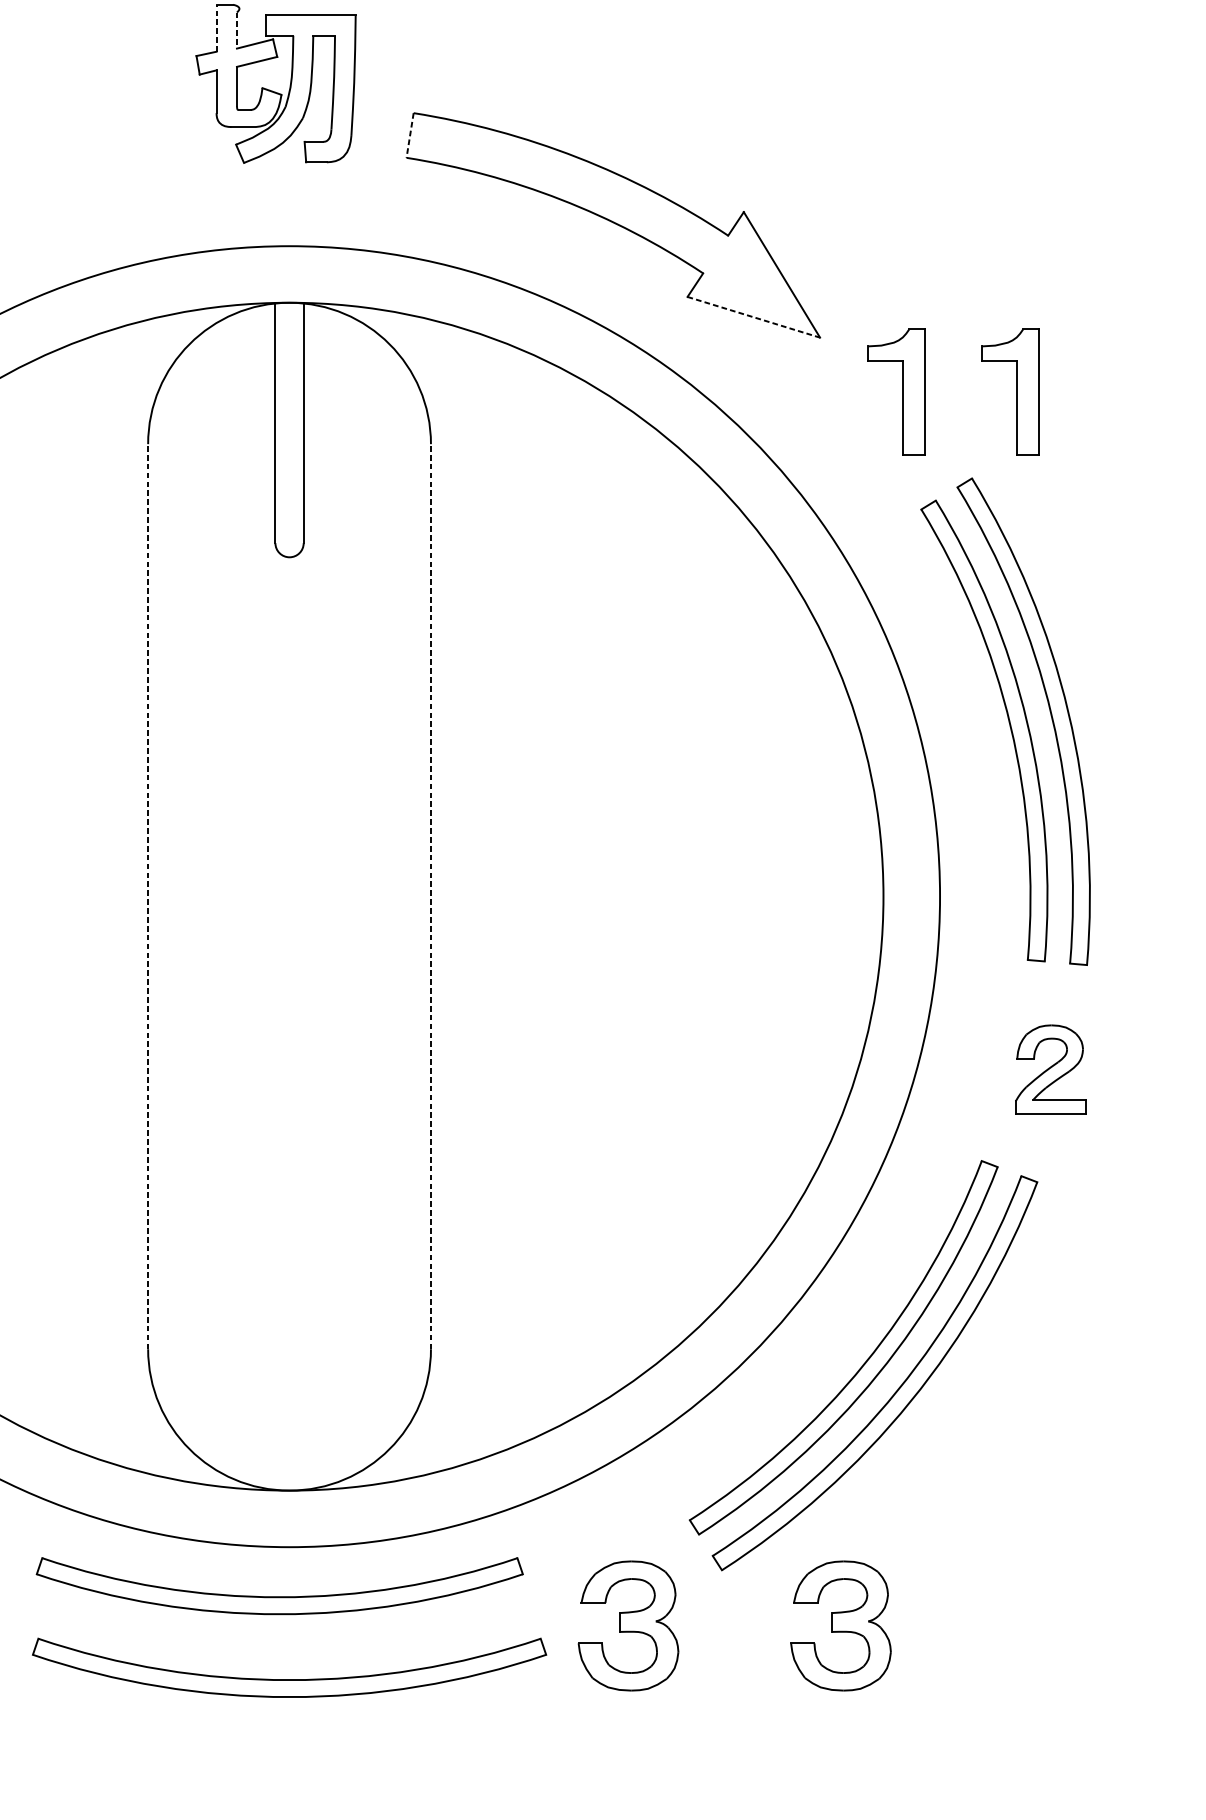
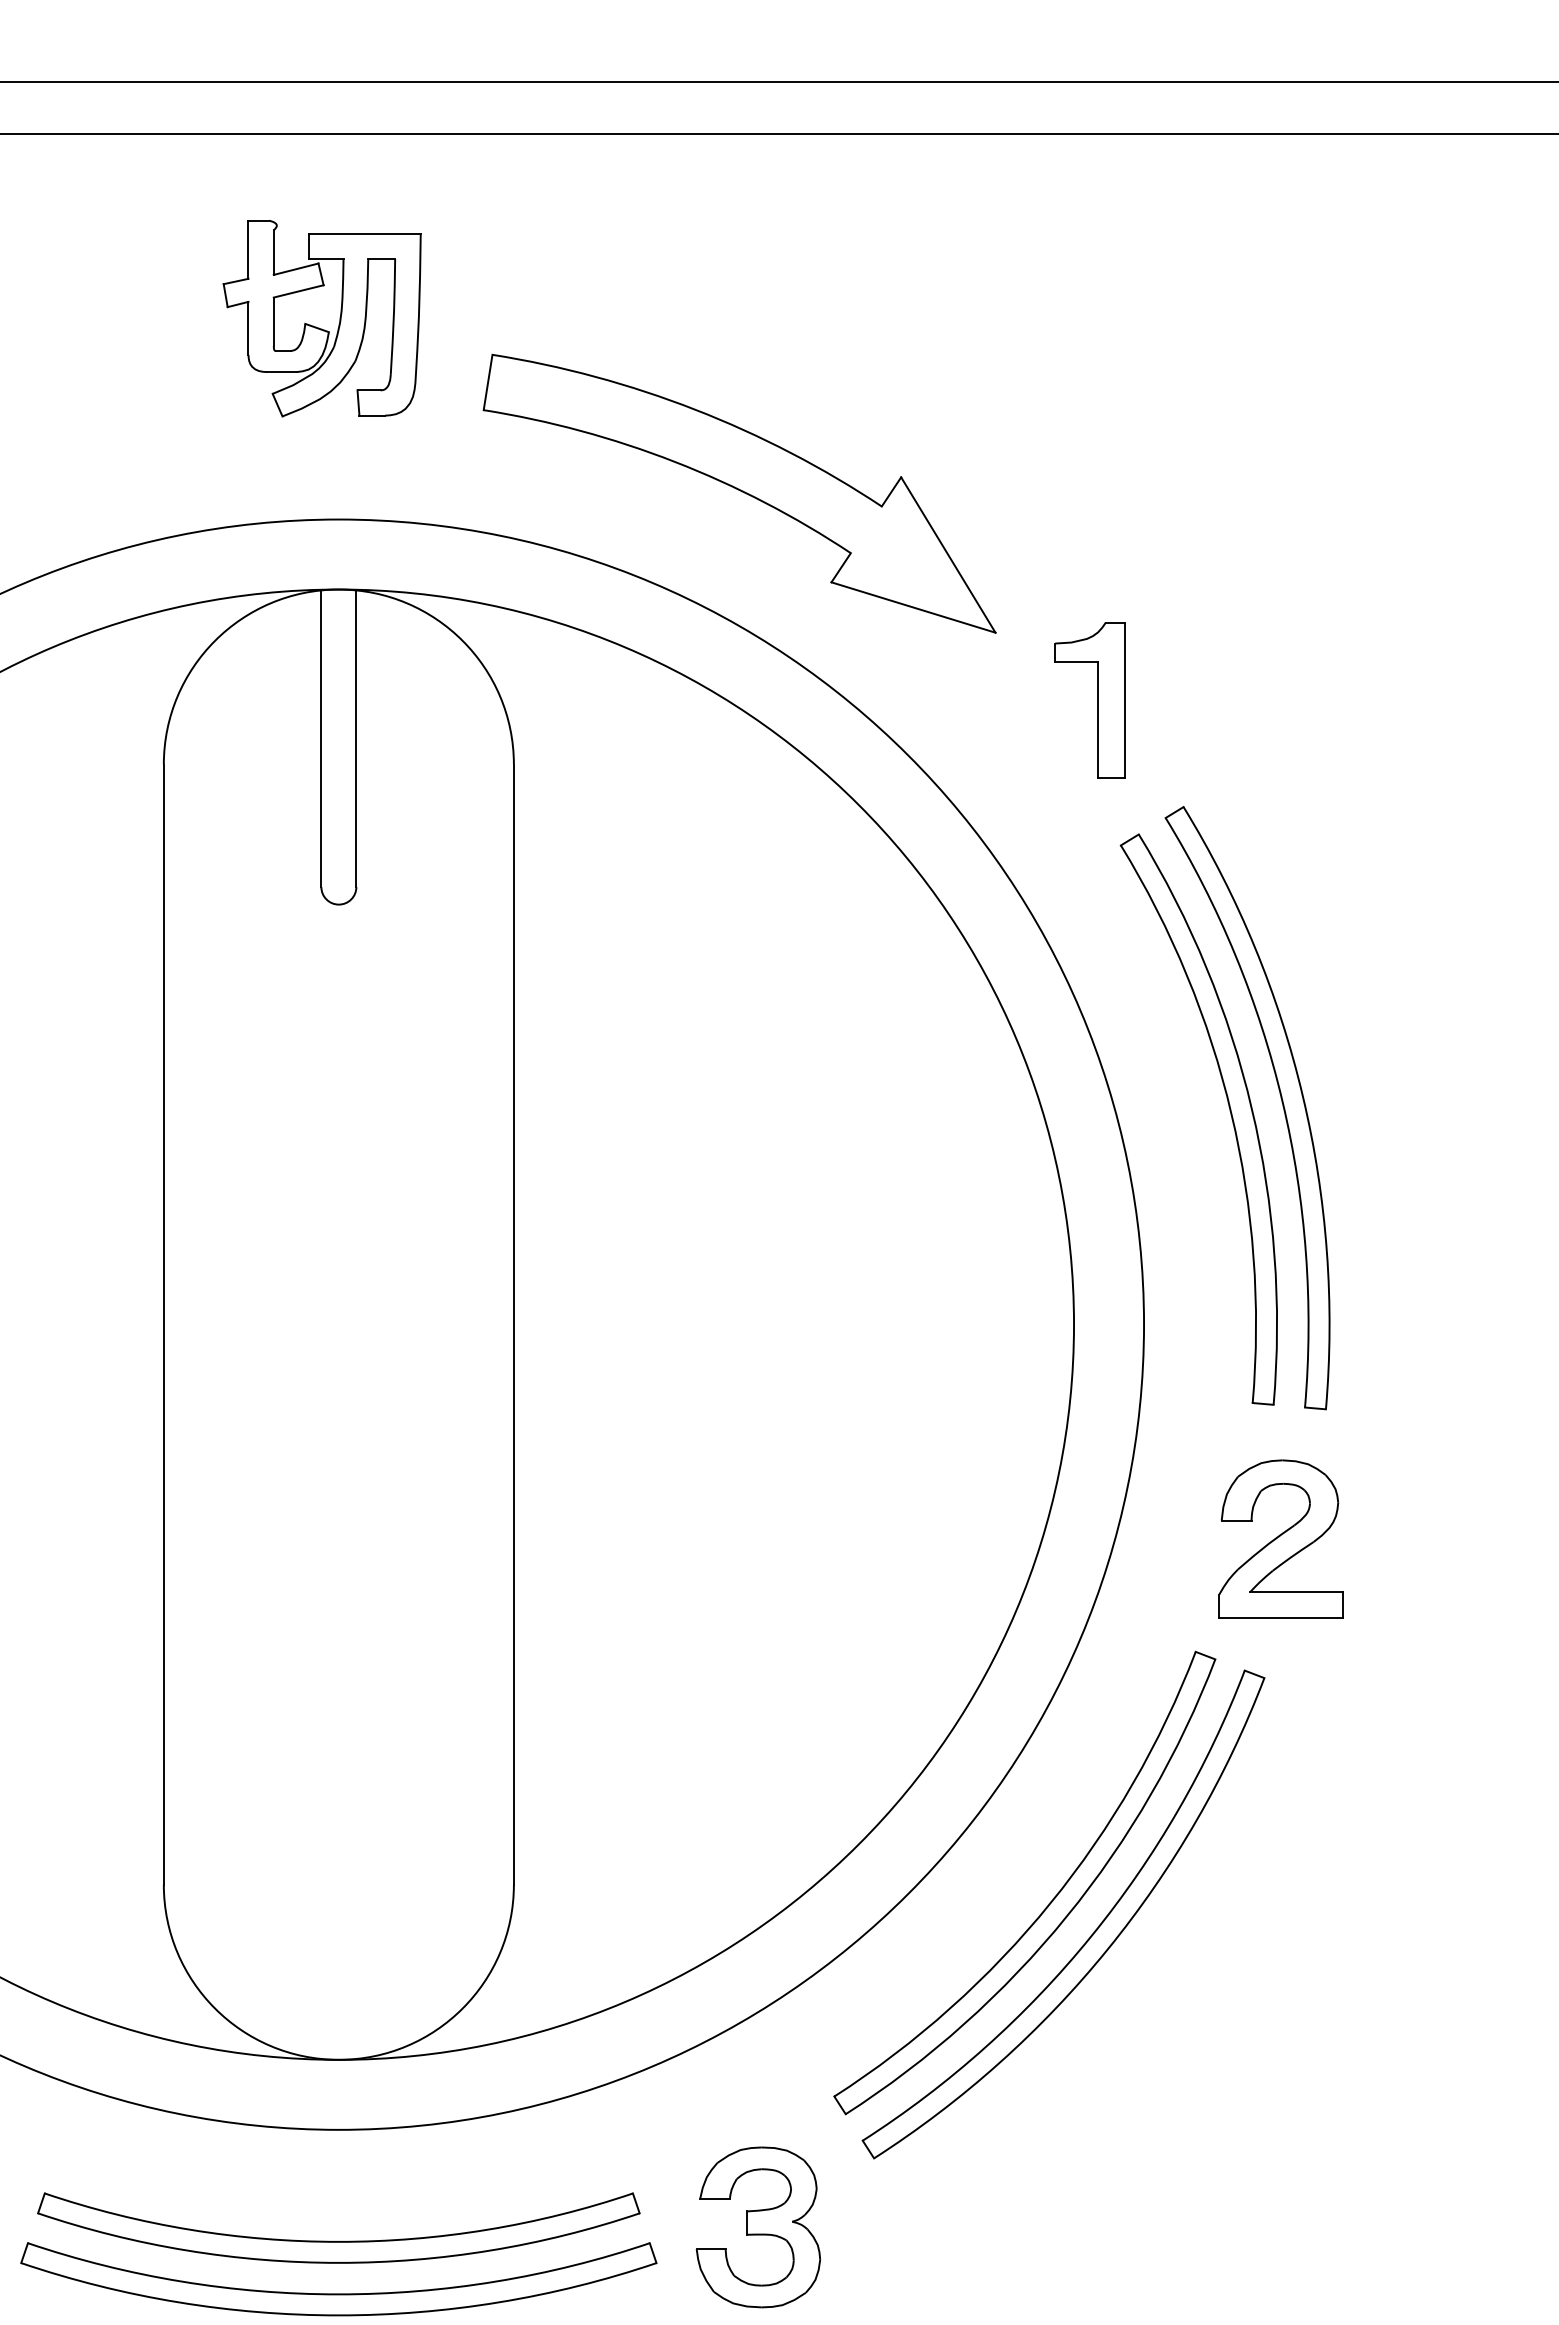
line: (216, 28) -> (248, 249), dashed -> solid
line: (236, 31) -> (273, 253), dashed -> solid
line: (410, 135) -> (488, 382), dashed -> solid
line: (753, 317) -> (913, 607), dashed -> solid
part: (1016, 392) -> (1238, 700), removed
line: (147, 896) -> (163, 1324), dashed -> solid
line: (430, 896) -> (513, 1324), dashed -> solid
part: (1050, 1069) -> (1280, 1538), size x1.43
part: (279, 1596) -> (338, 2241), moved
part: (841, 1626) -> (1021, 2227), removed

